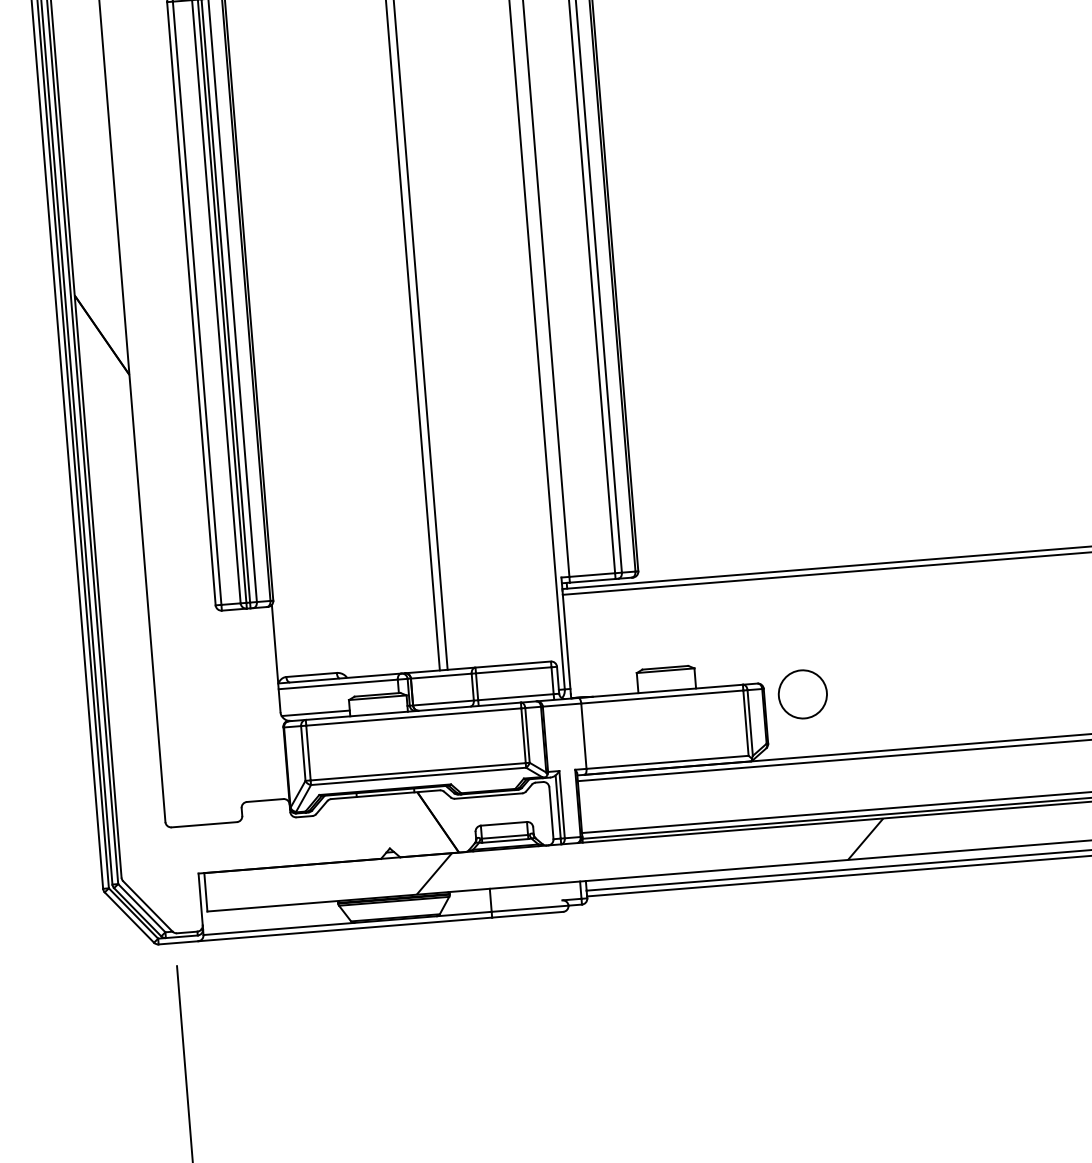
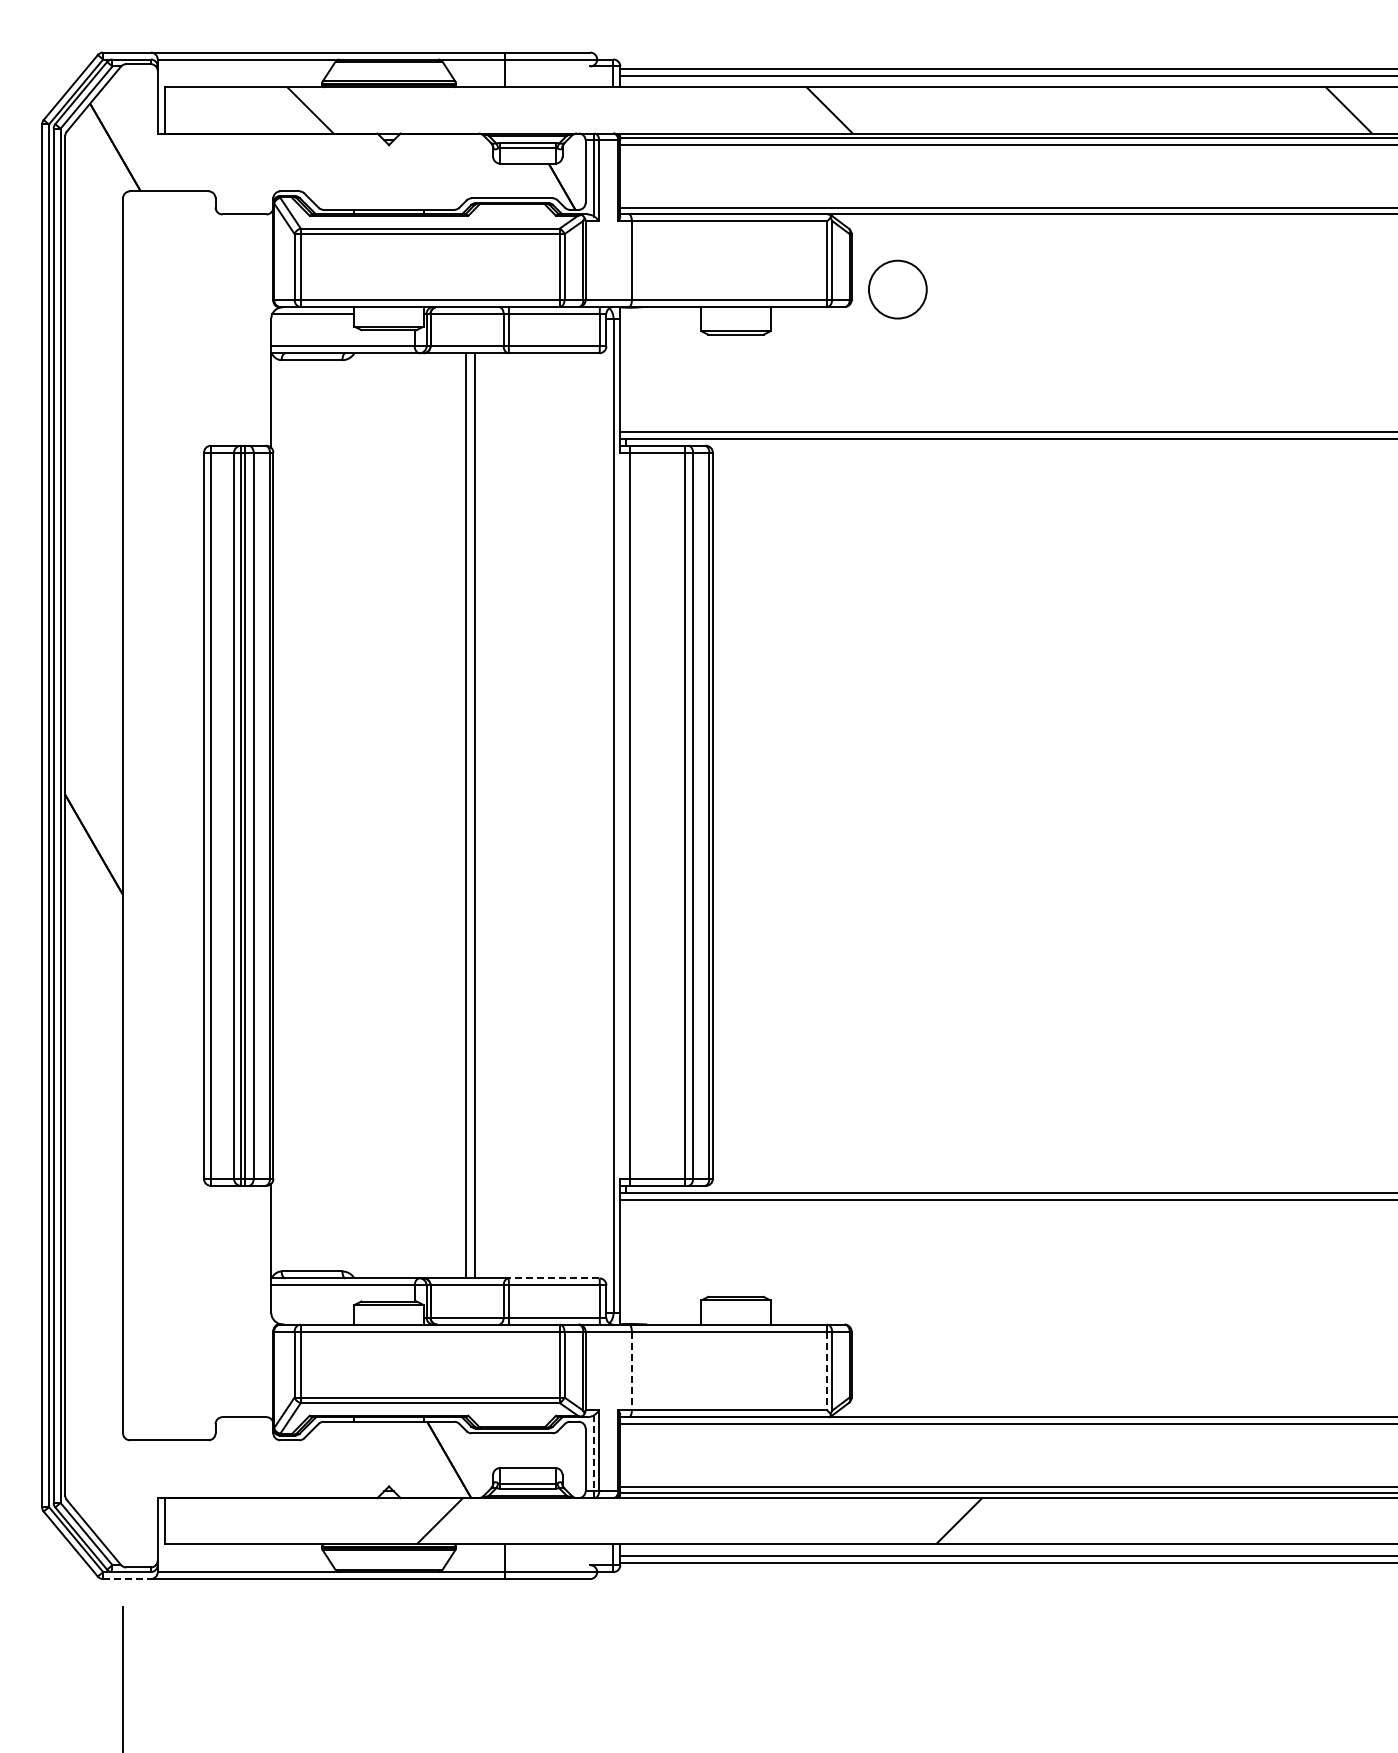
line: (512, 664) -> (553, 1278), solid -> dashed
circle: (802, 694) -> (897, 1341), removed
line: (315, 713) -> (313, 1317), removed
line: (746, 723) -> (827, 1371), solid -> dashed
line: (583, 736) -> (631, 1371), solid -> dashed
line: (558, 807) -> (594, 1453), solid -> dashed
line: (178, 943) -> (127, 1579), solid -> dashed

